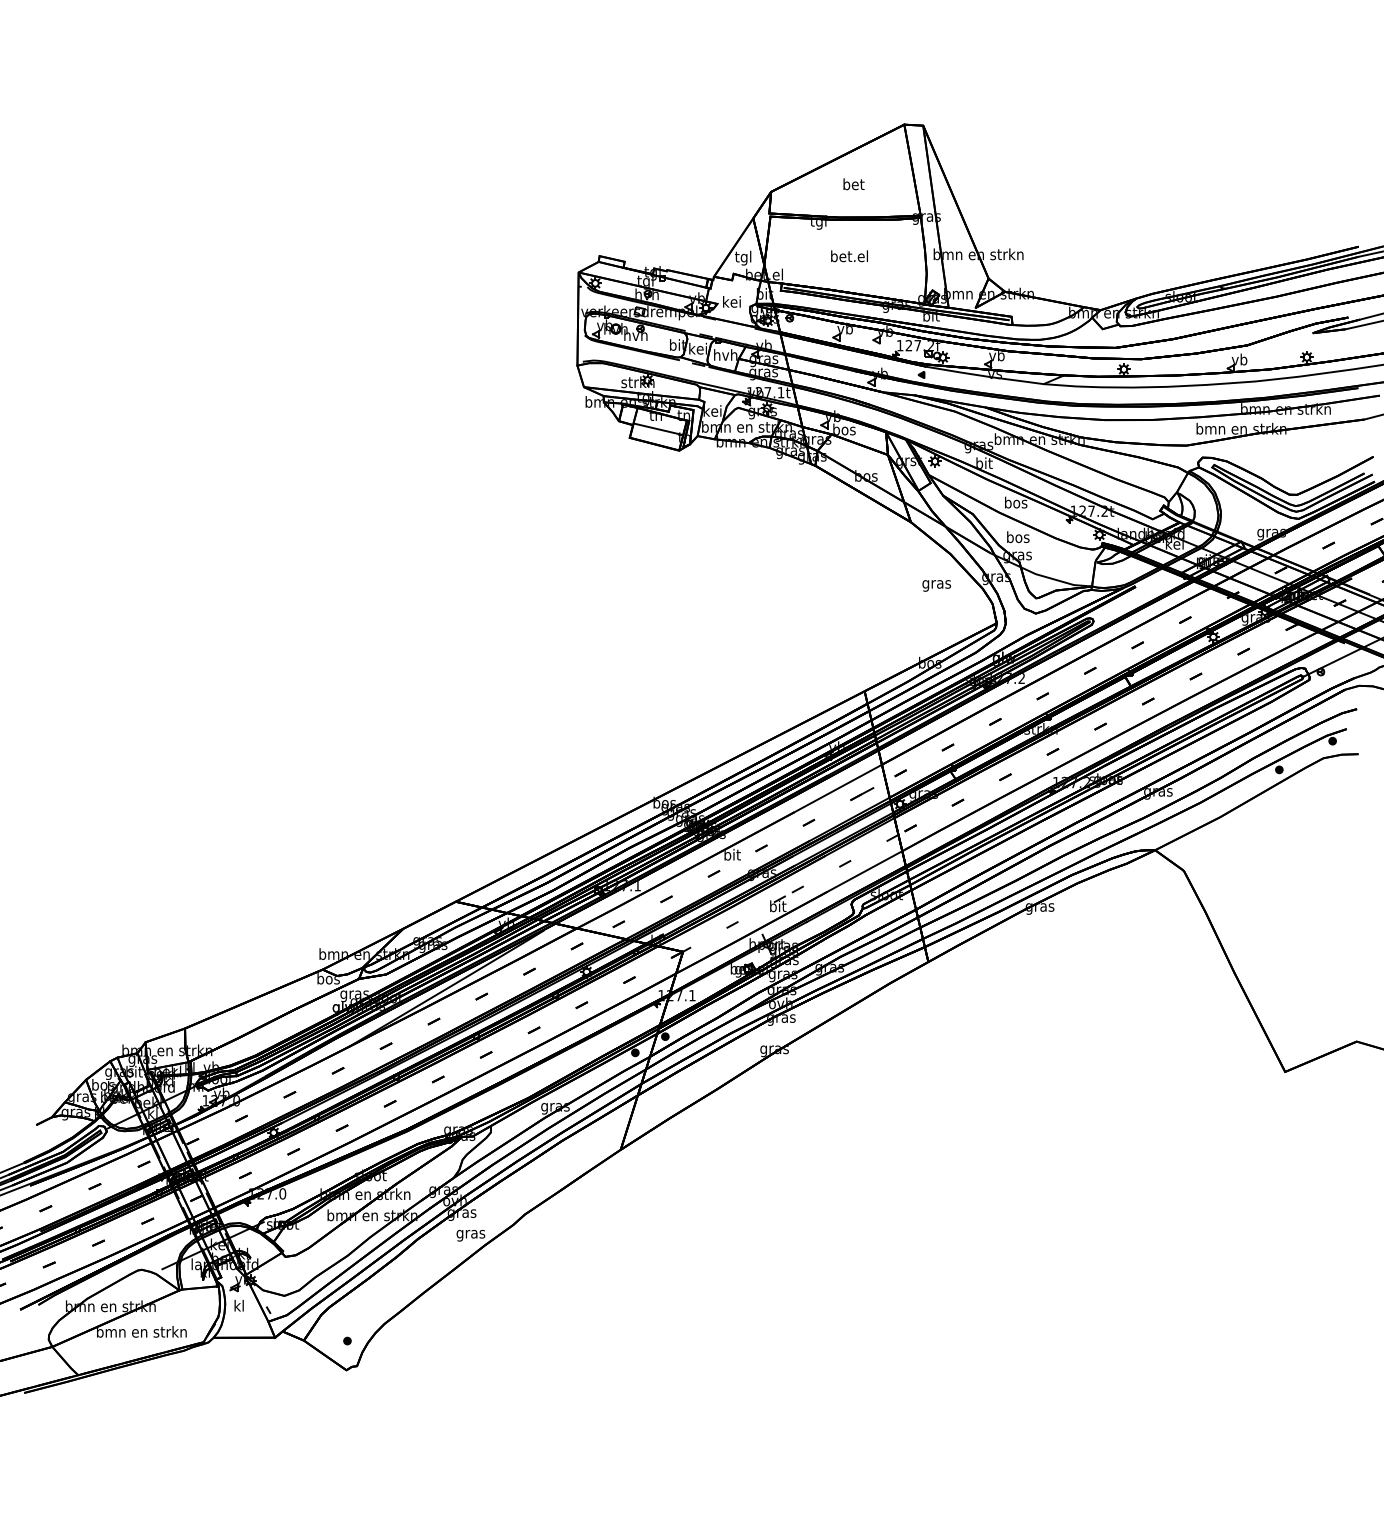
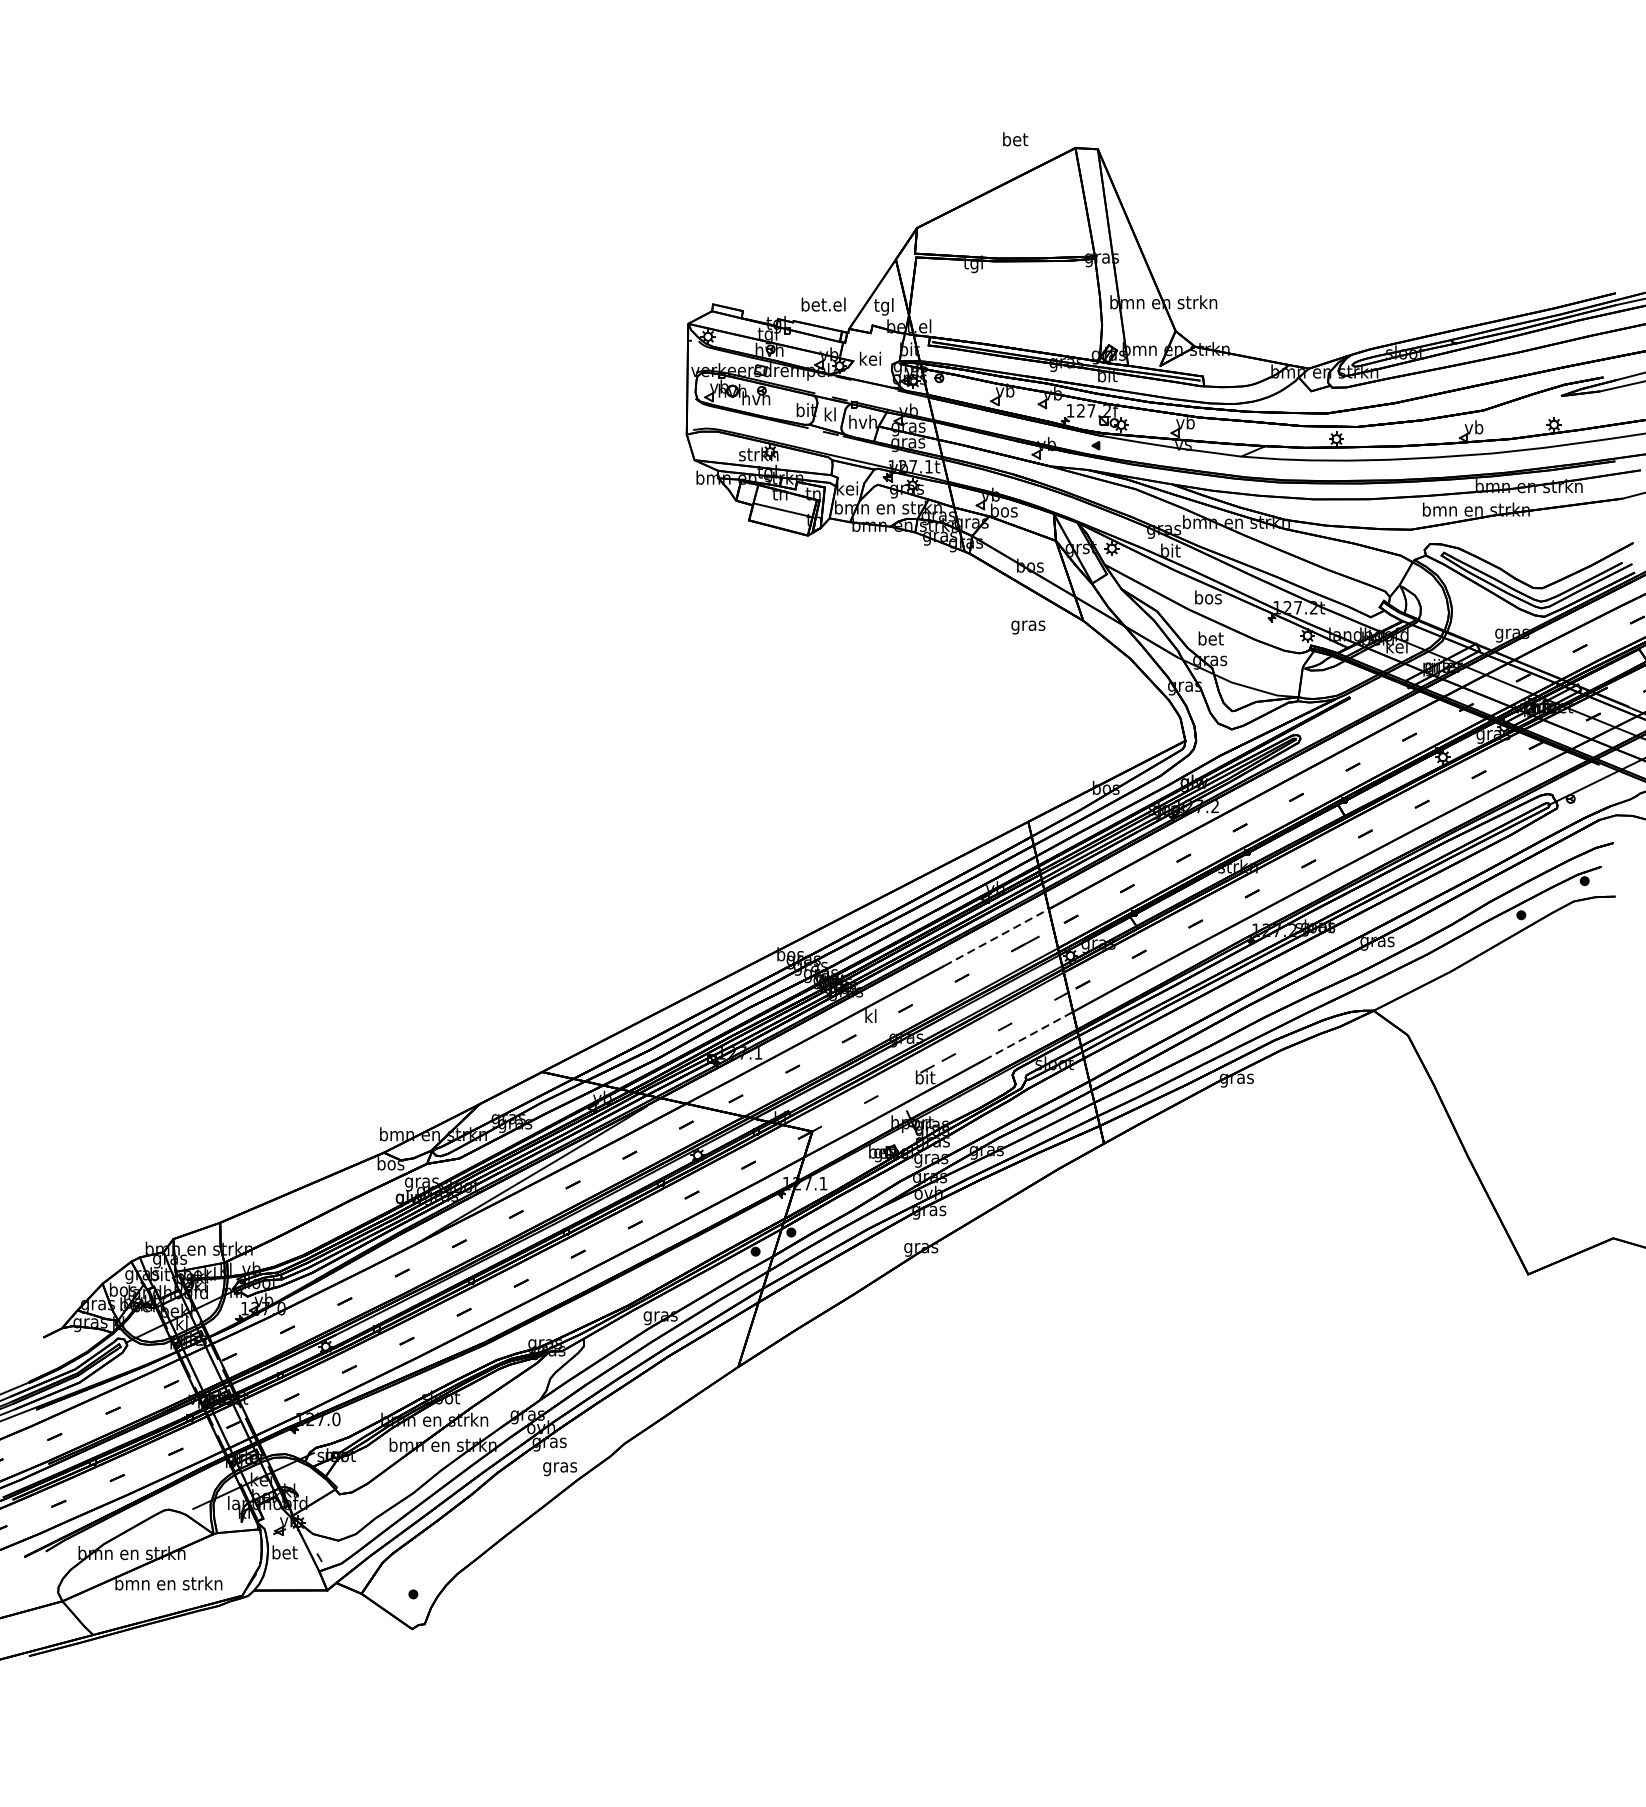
text: (853, 184) -> (1015, 139), moved
text: (849, 256) -> (823, 304), moved
text: (697, 348) -> (829, 414), kei -> kl
text: (1018, 537) -> (1211, 638), bos -> bet
text: (936, 585) -> (1028, 627), moved
line: (838, 788) -> (997, 937), solid -> dashed
text: (732, 854) -> (871, 1015), bit -> kl
line: (865, 871) -> (1029, 1036), solid -> dashed
text: (239, 1305) -> (284, 1552), kl -> bet

